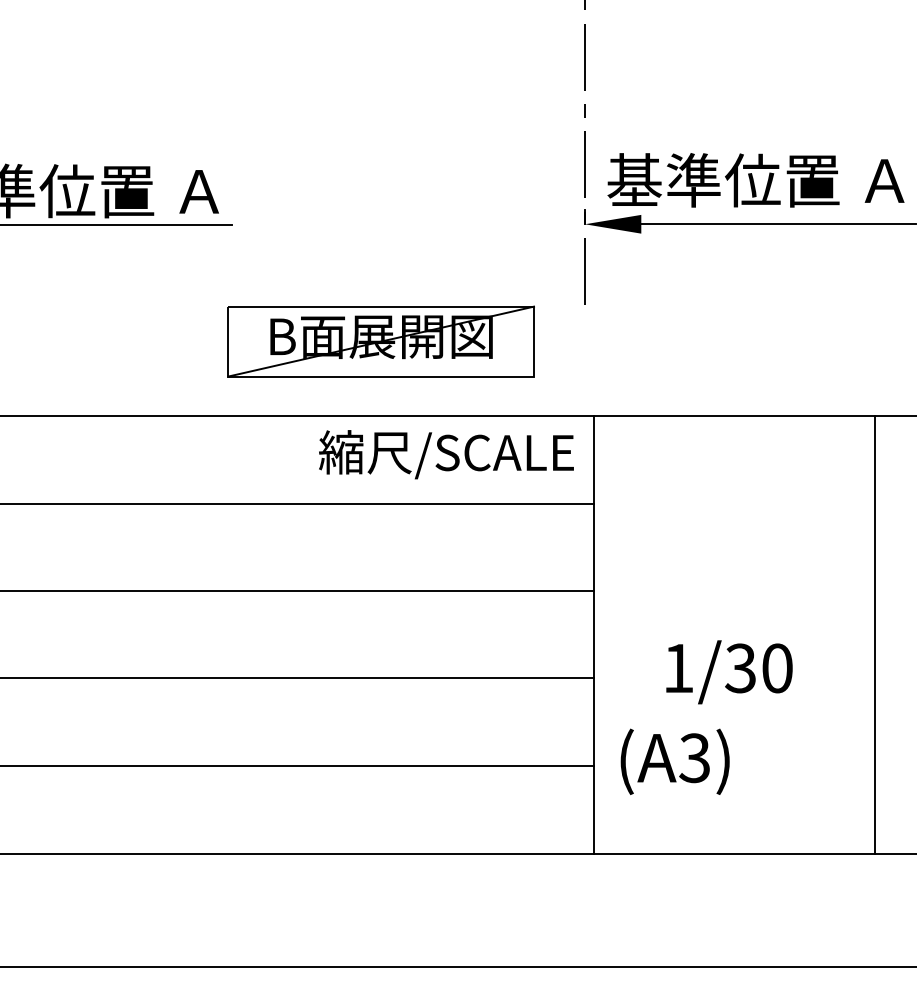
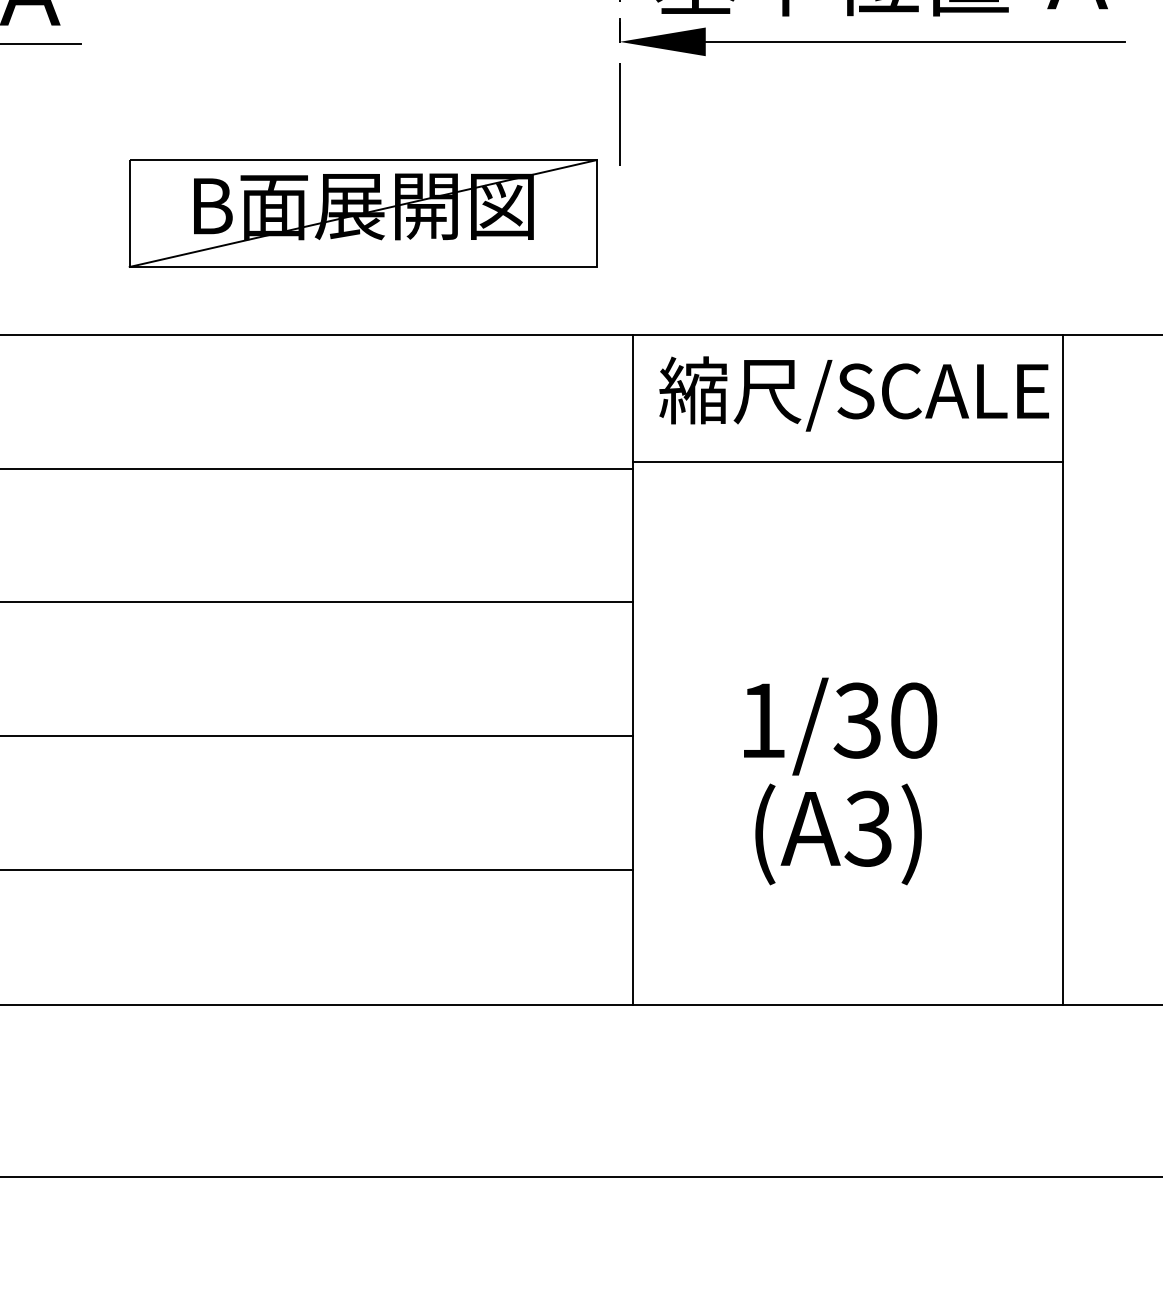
part: (380, 341) -> (362, 213), moved
text: (446, 454) -> (854, 393), moved
line: (733, 498) -> (846, 460), added
text: (674, 761) -> (837, 833), moved

